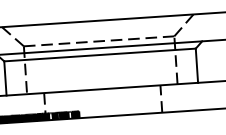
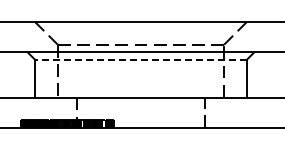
line: (100, 54) -> (141, 59), solid -> dashed

